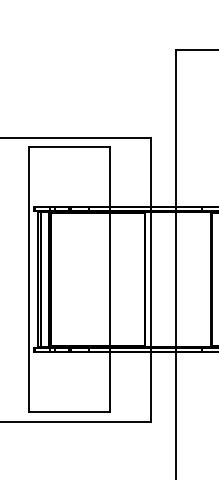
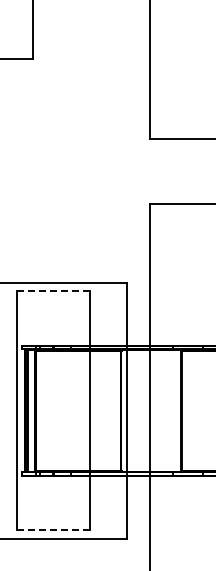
line: (69, 147) -> (53, 291), solid -> dashed
line: (69, 412) -> (53, 530), solid -> dashed

